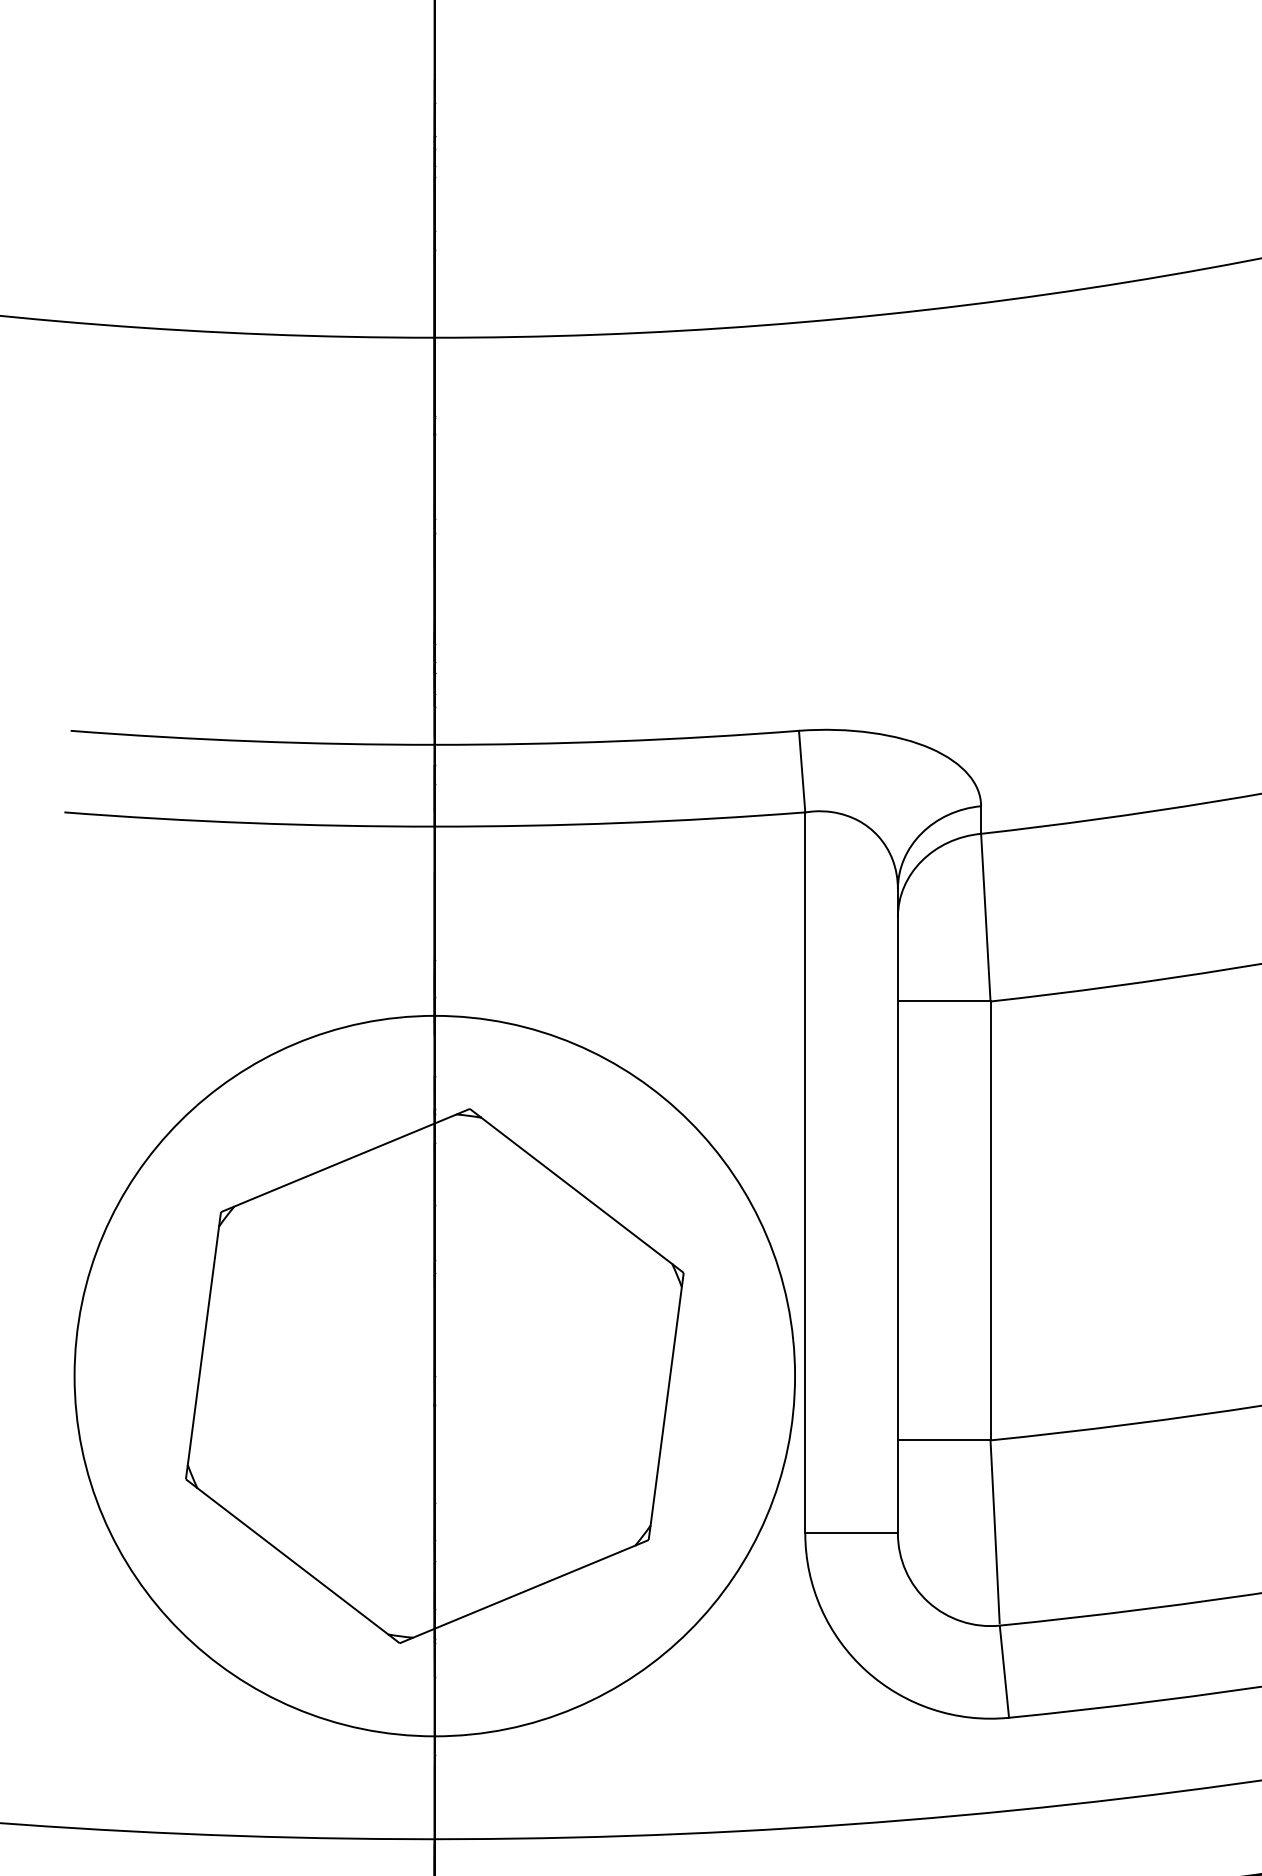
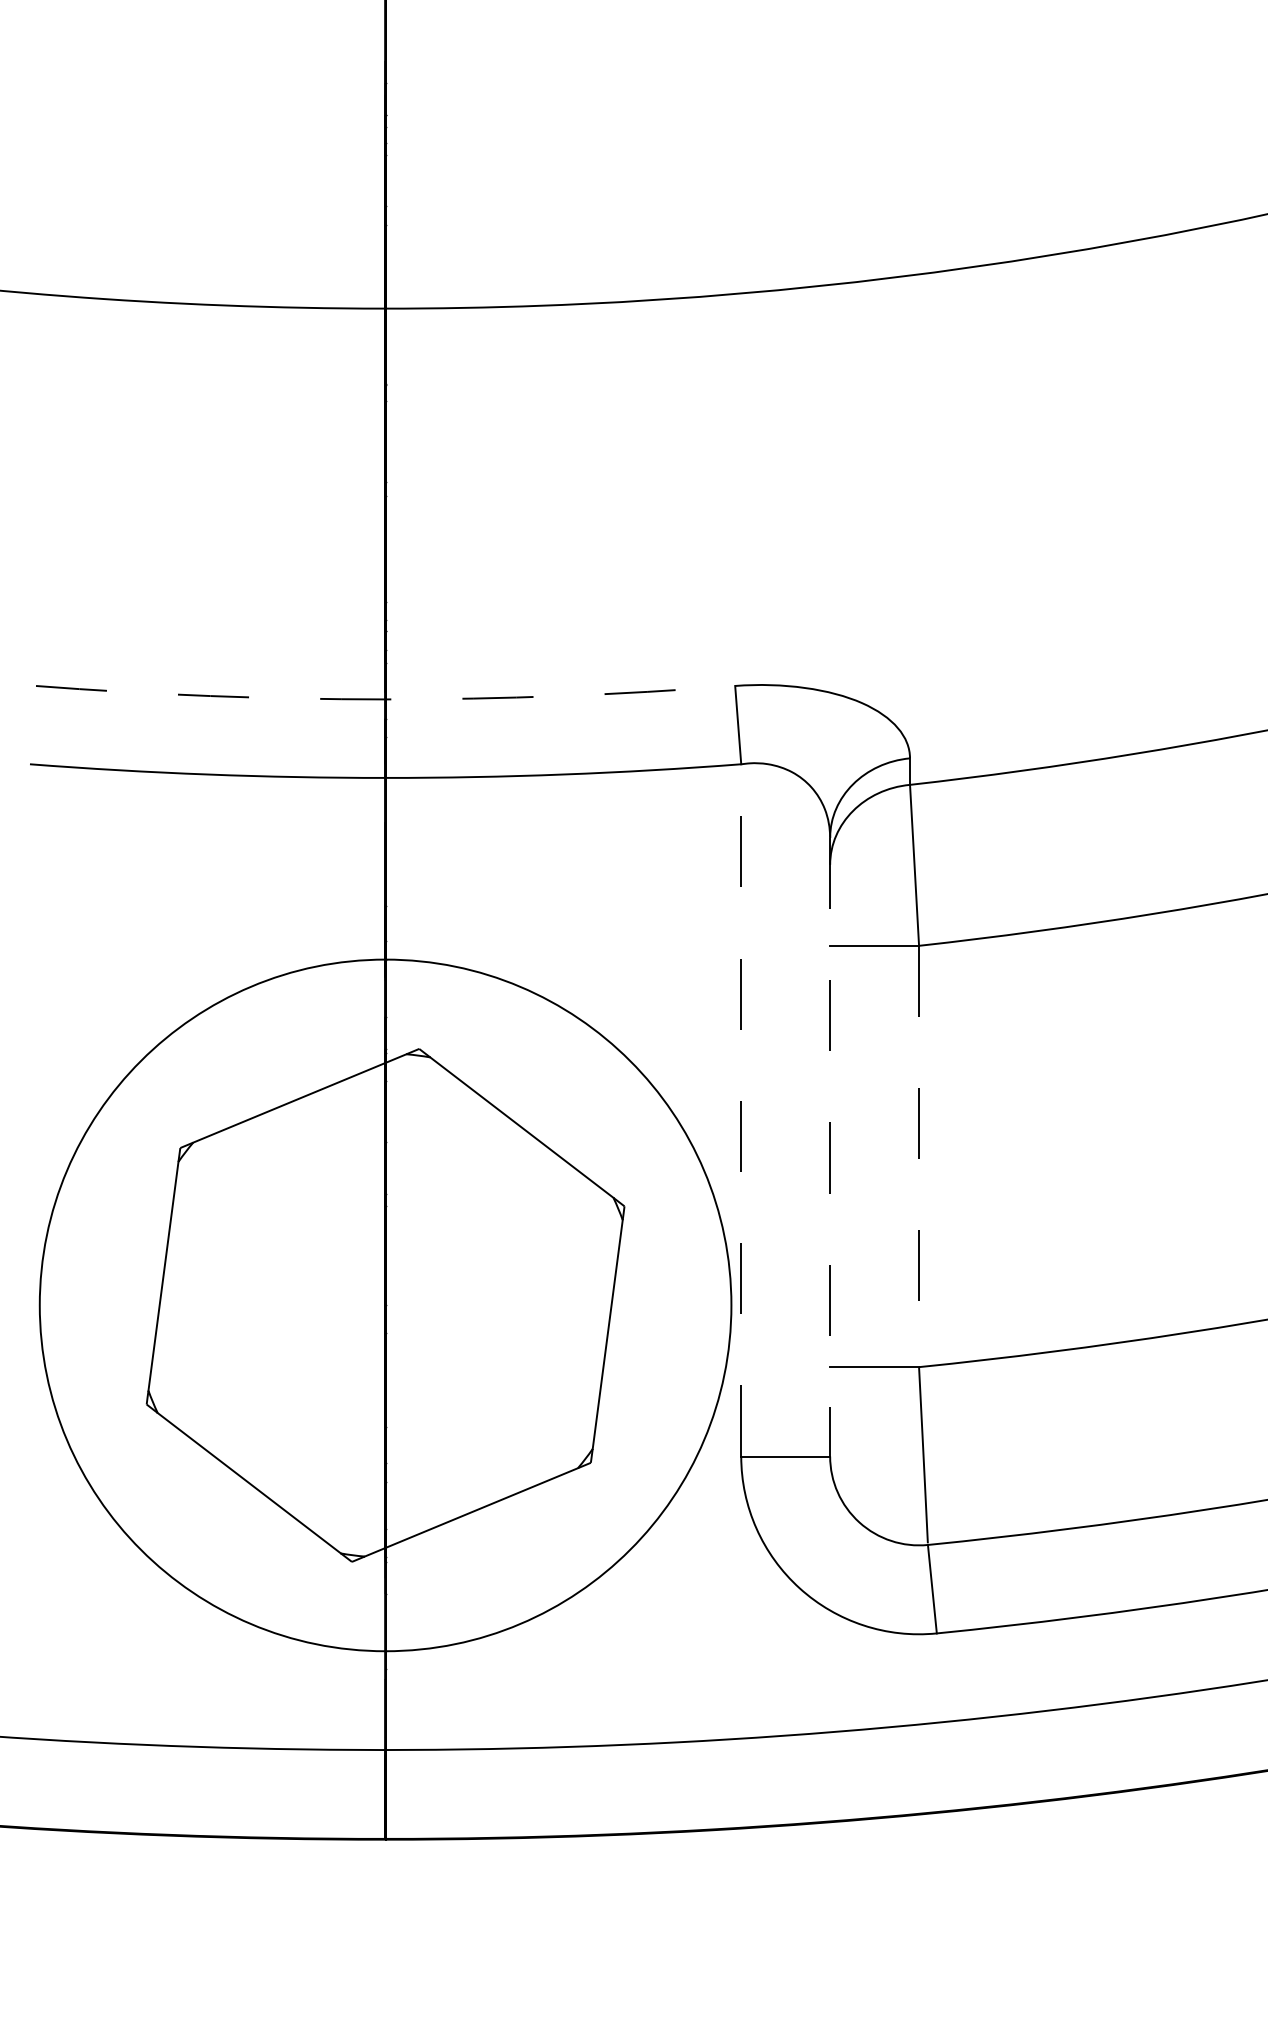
arc: (434, 744) -> (385, 699), solid -> dashed
line: (805, 1172) -> (741, 1109), solid -> dashed
line: (898, 1211) -> (830, 1147), solid -> dashed
line: (990, 1220) -> (919, 1156), solid -> dashed

